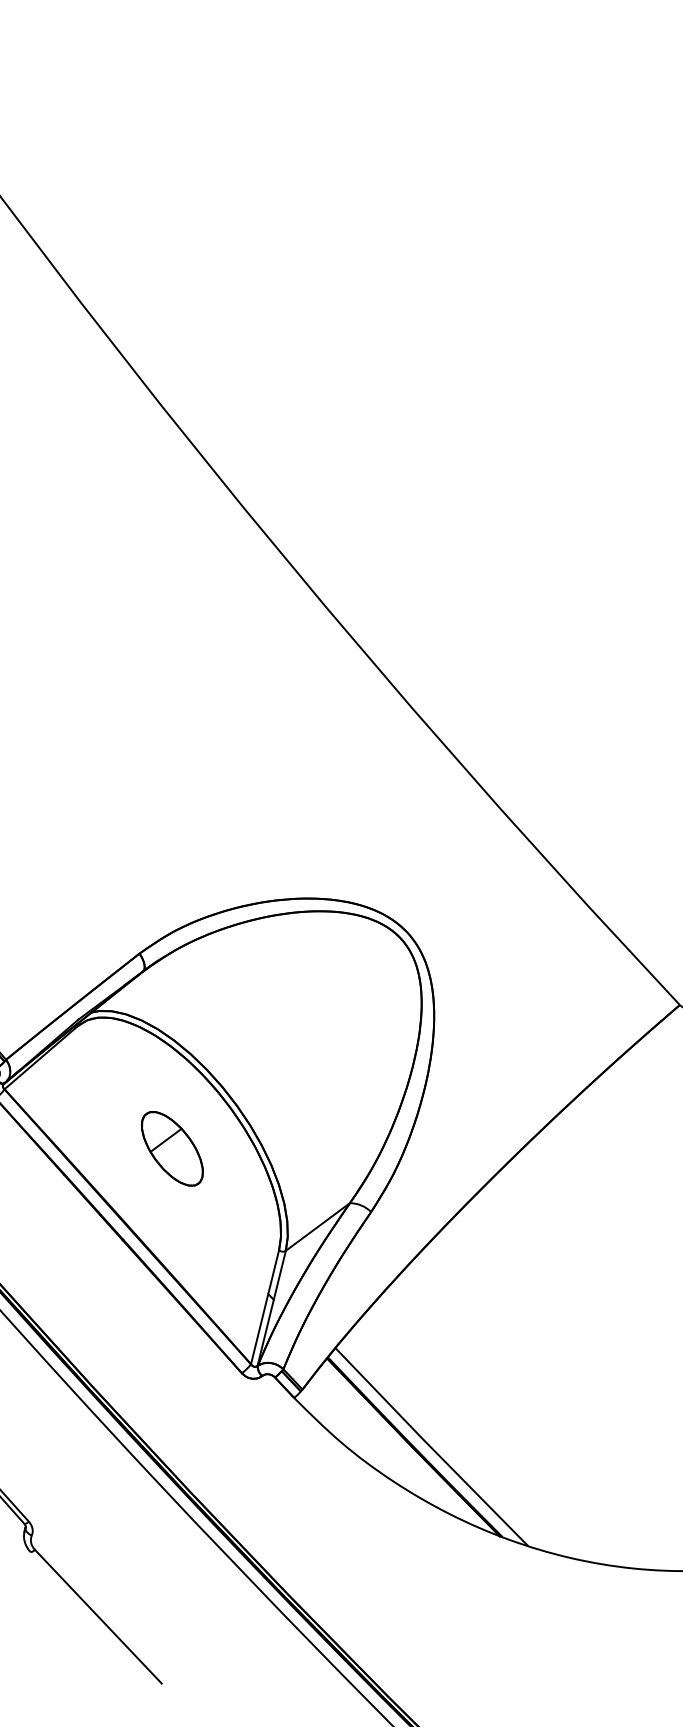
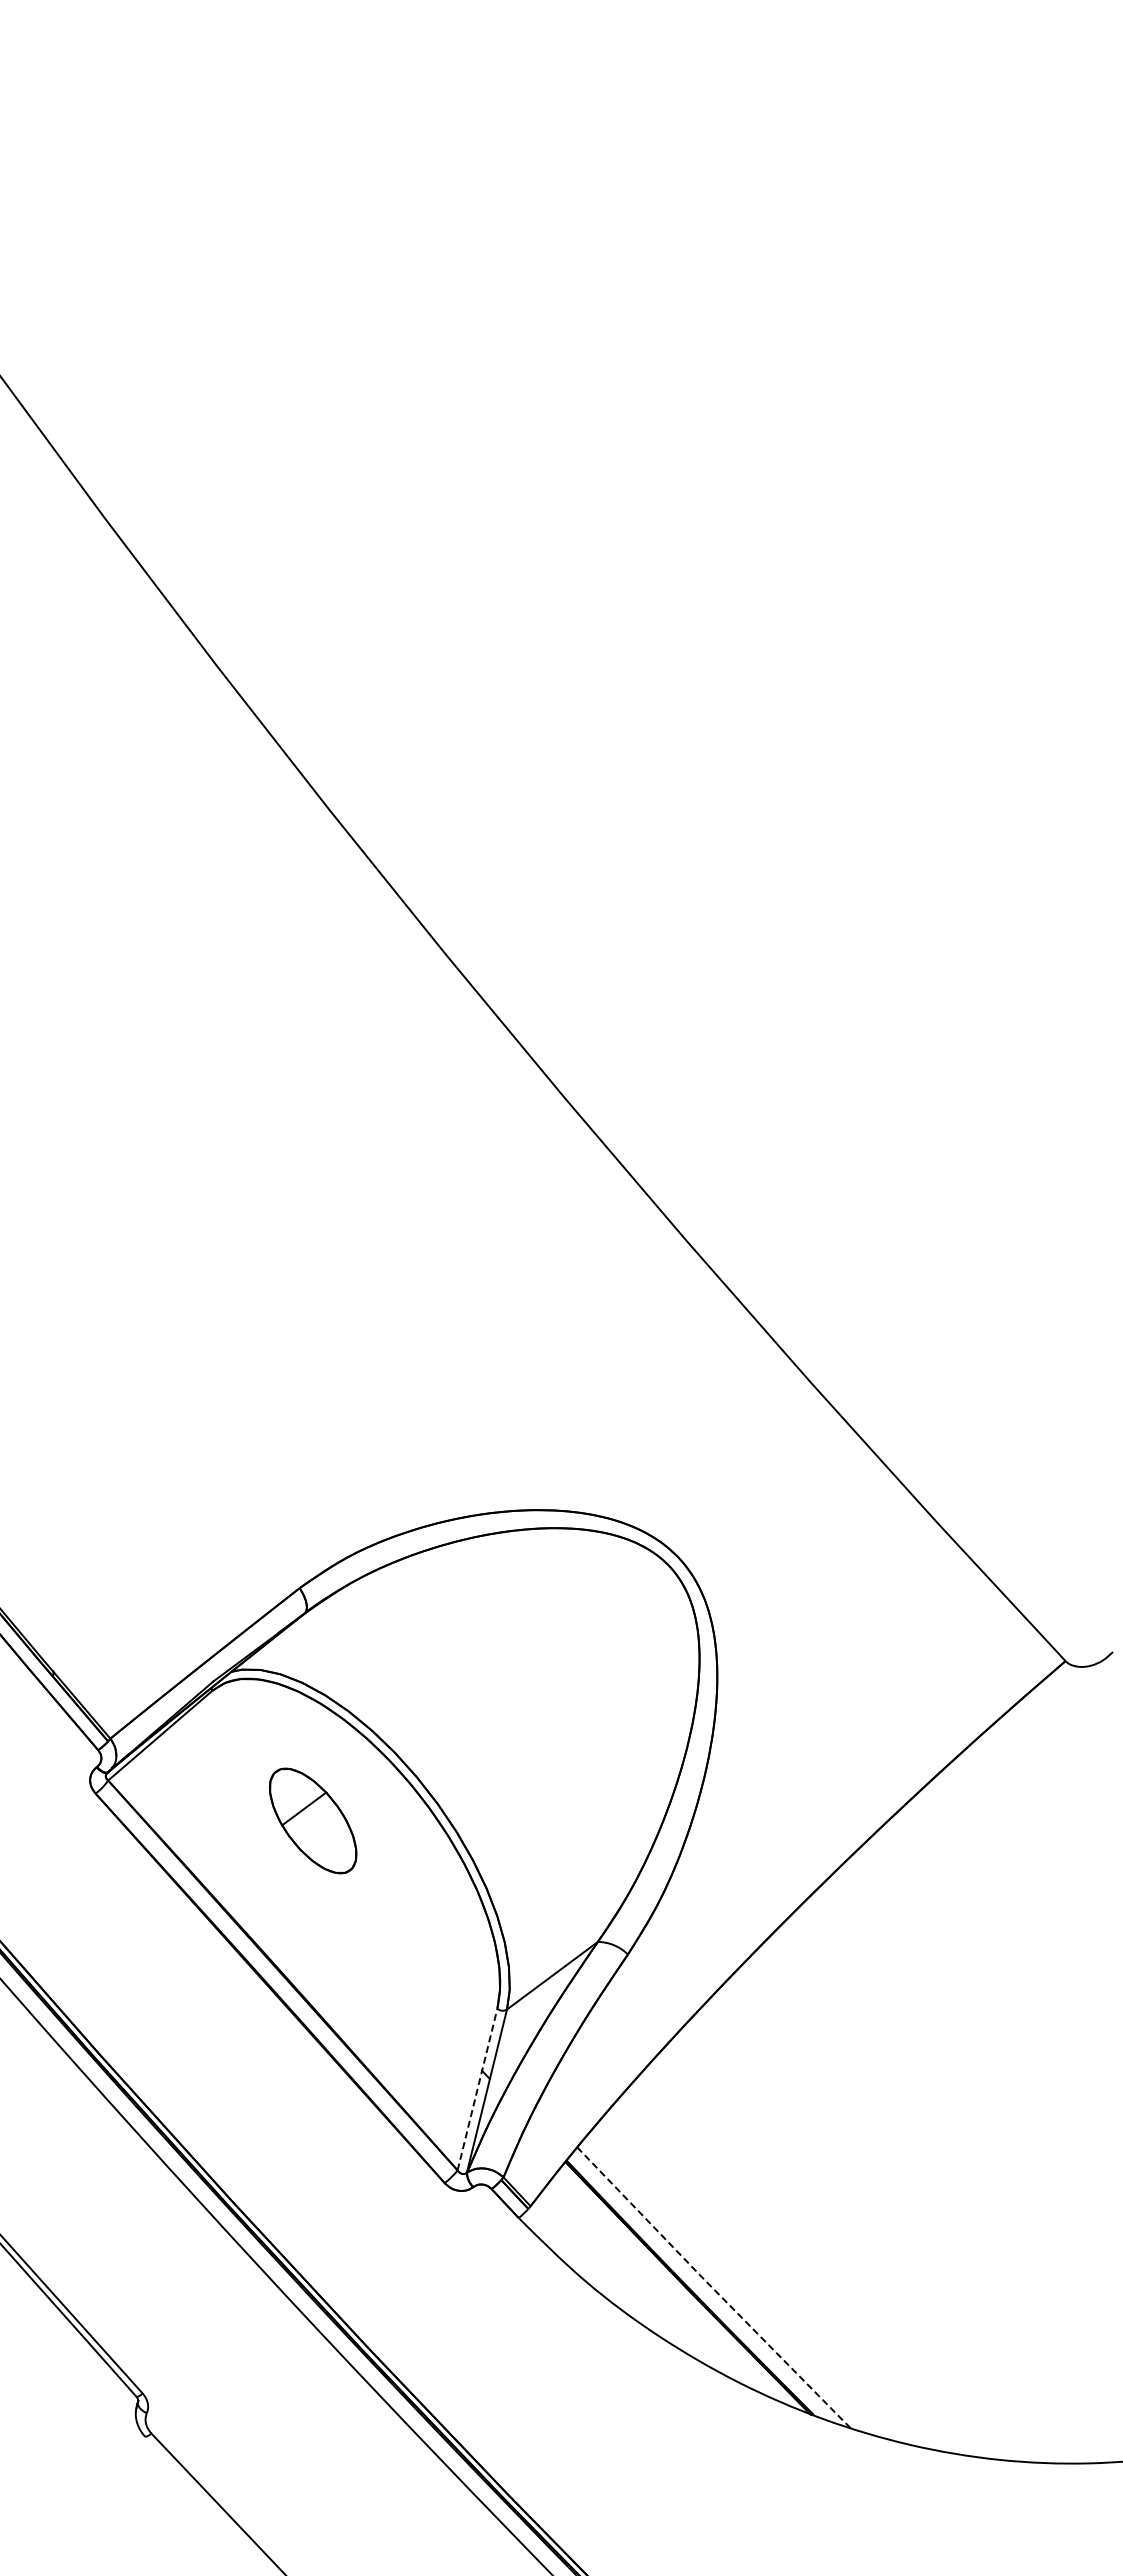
part: (172, 1148) -> (313, 1820), moved
line: (265, 1307) -> (477, 2089), solid -> dashed
line: (431, 1448) -> (713, 2289), solid -> dashed

